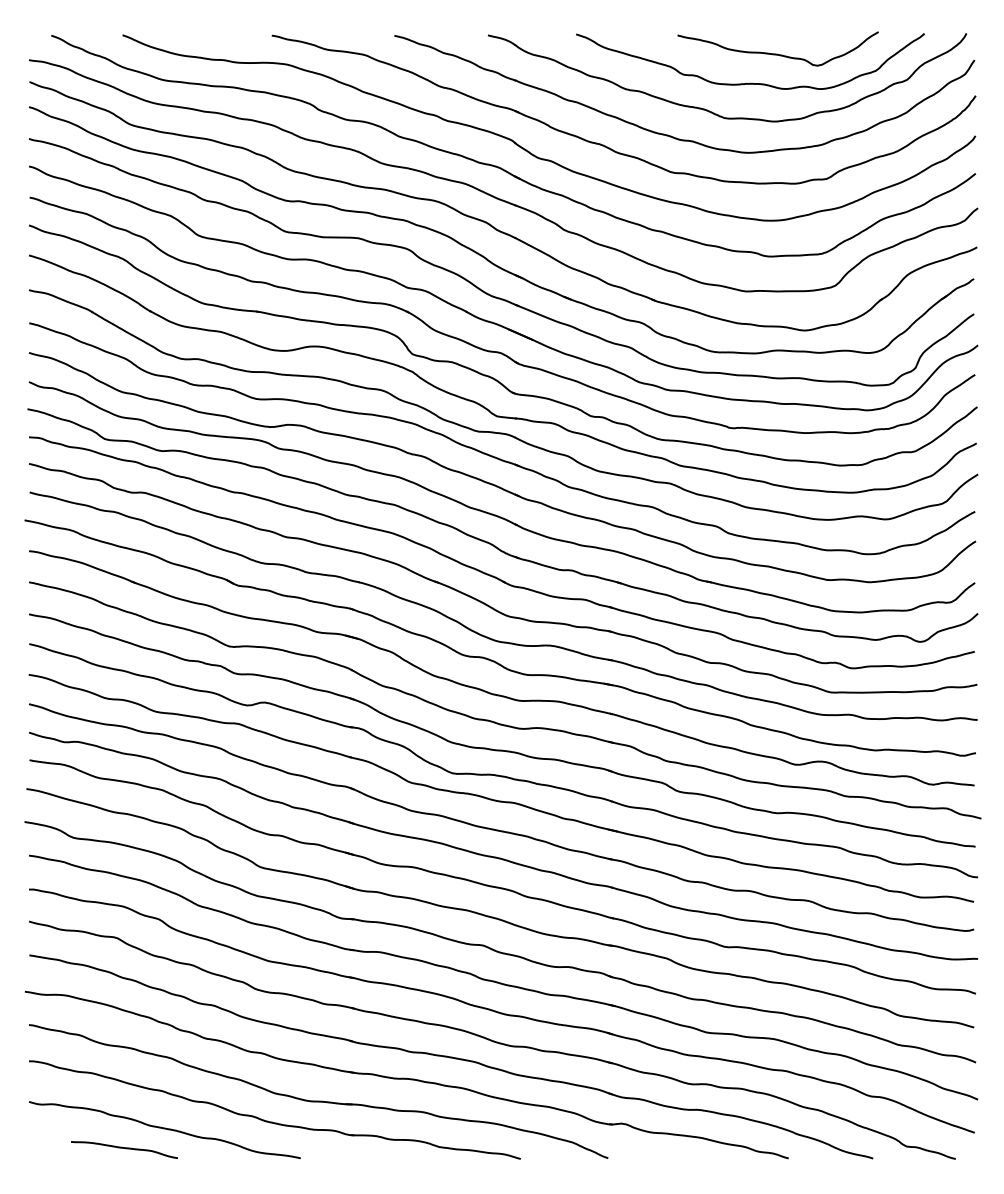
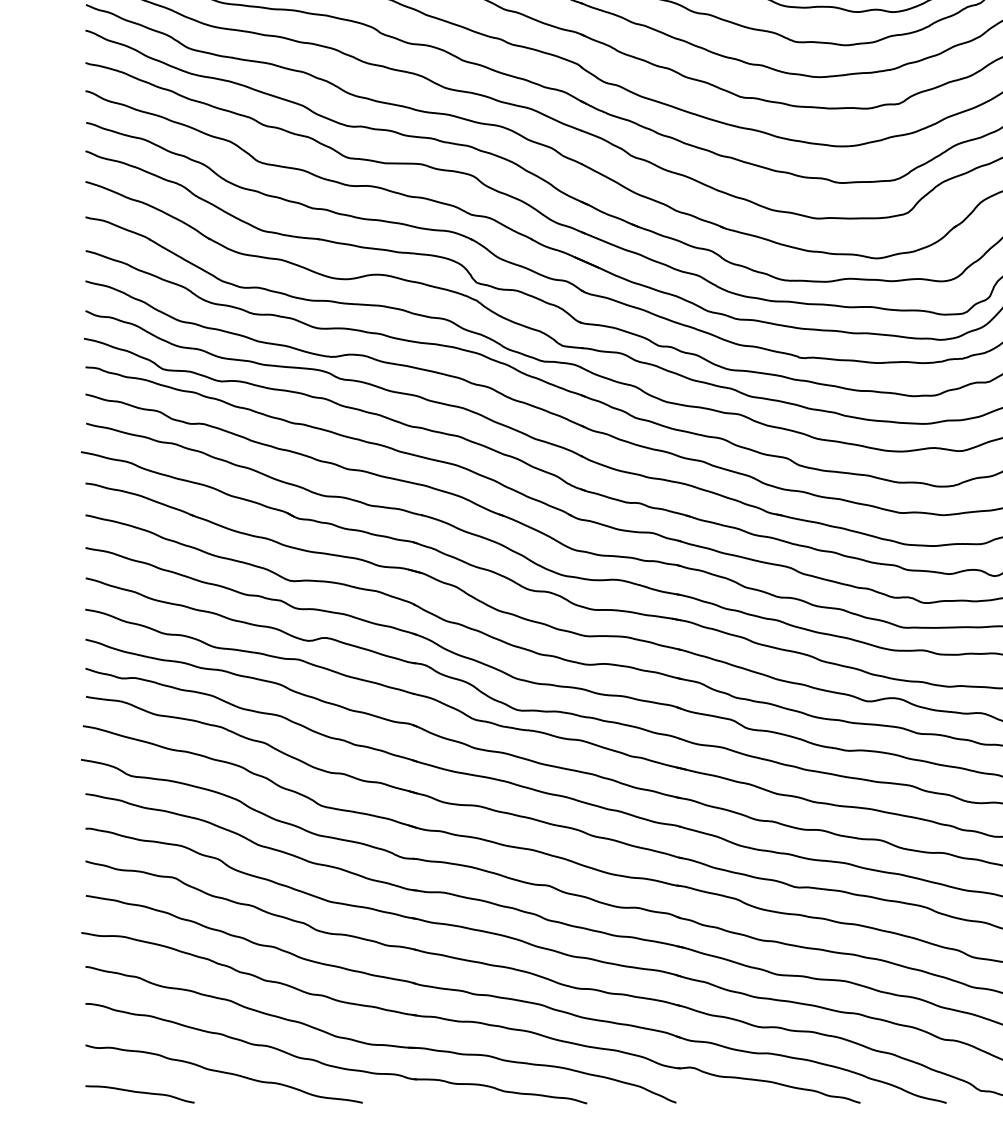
curve: (124, 1148) -> (140, 1092), moved

